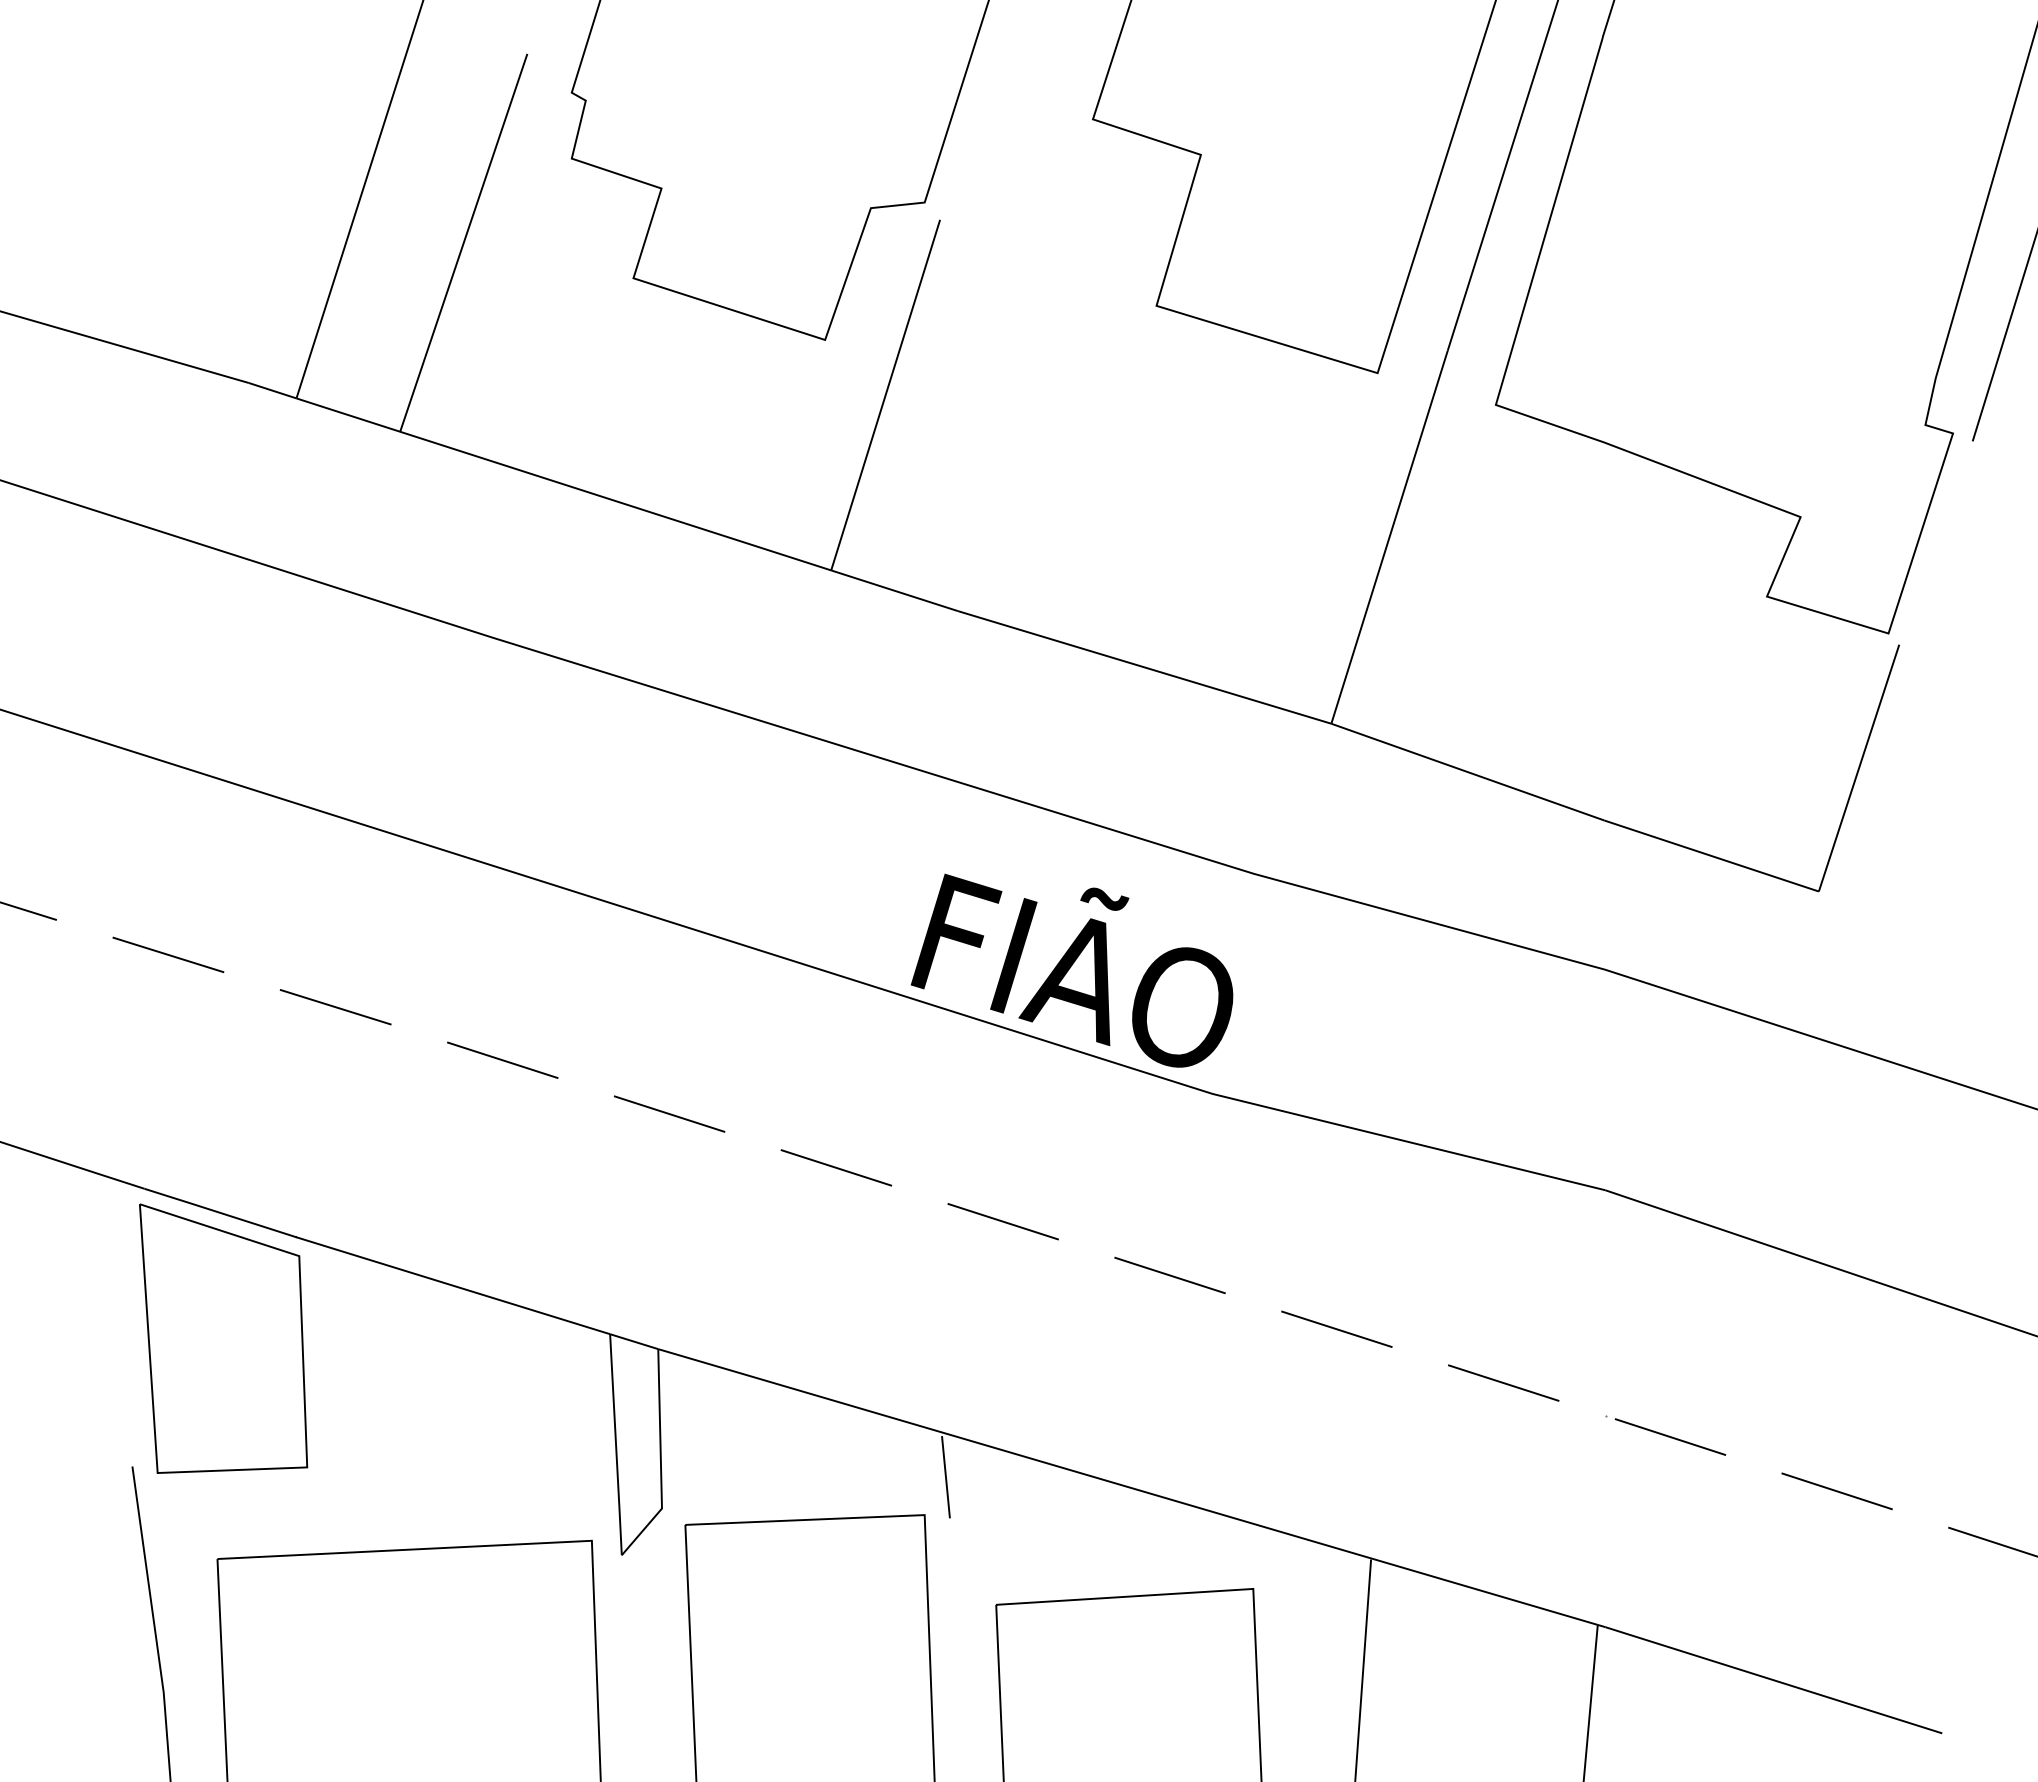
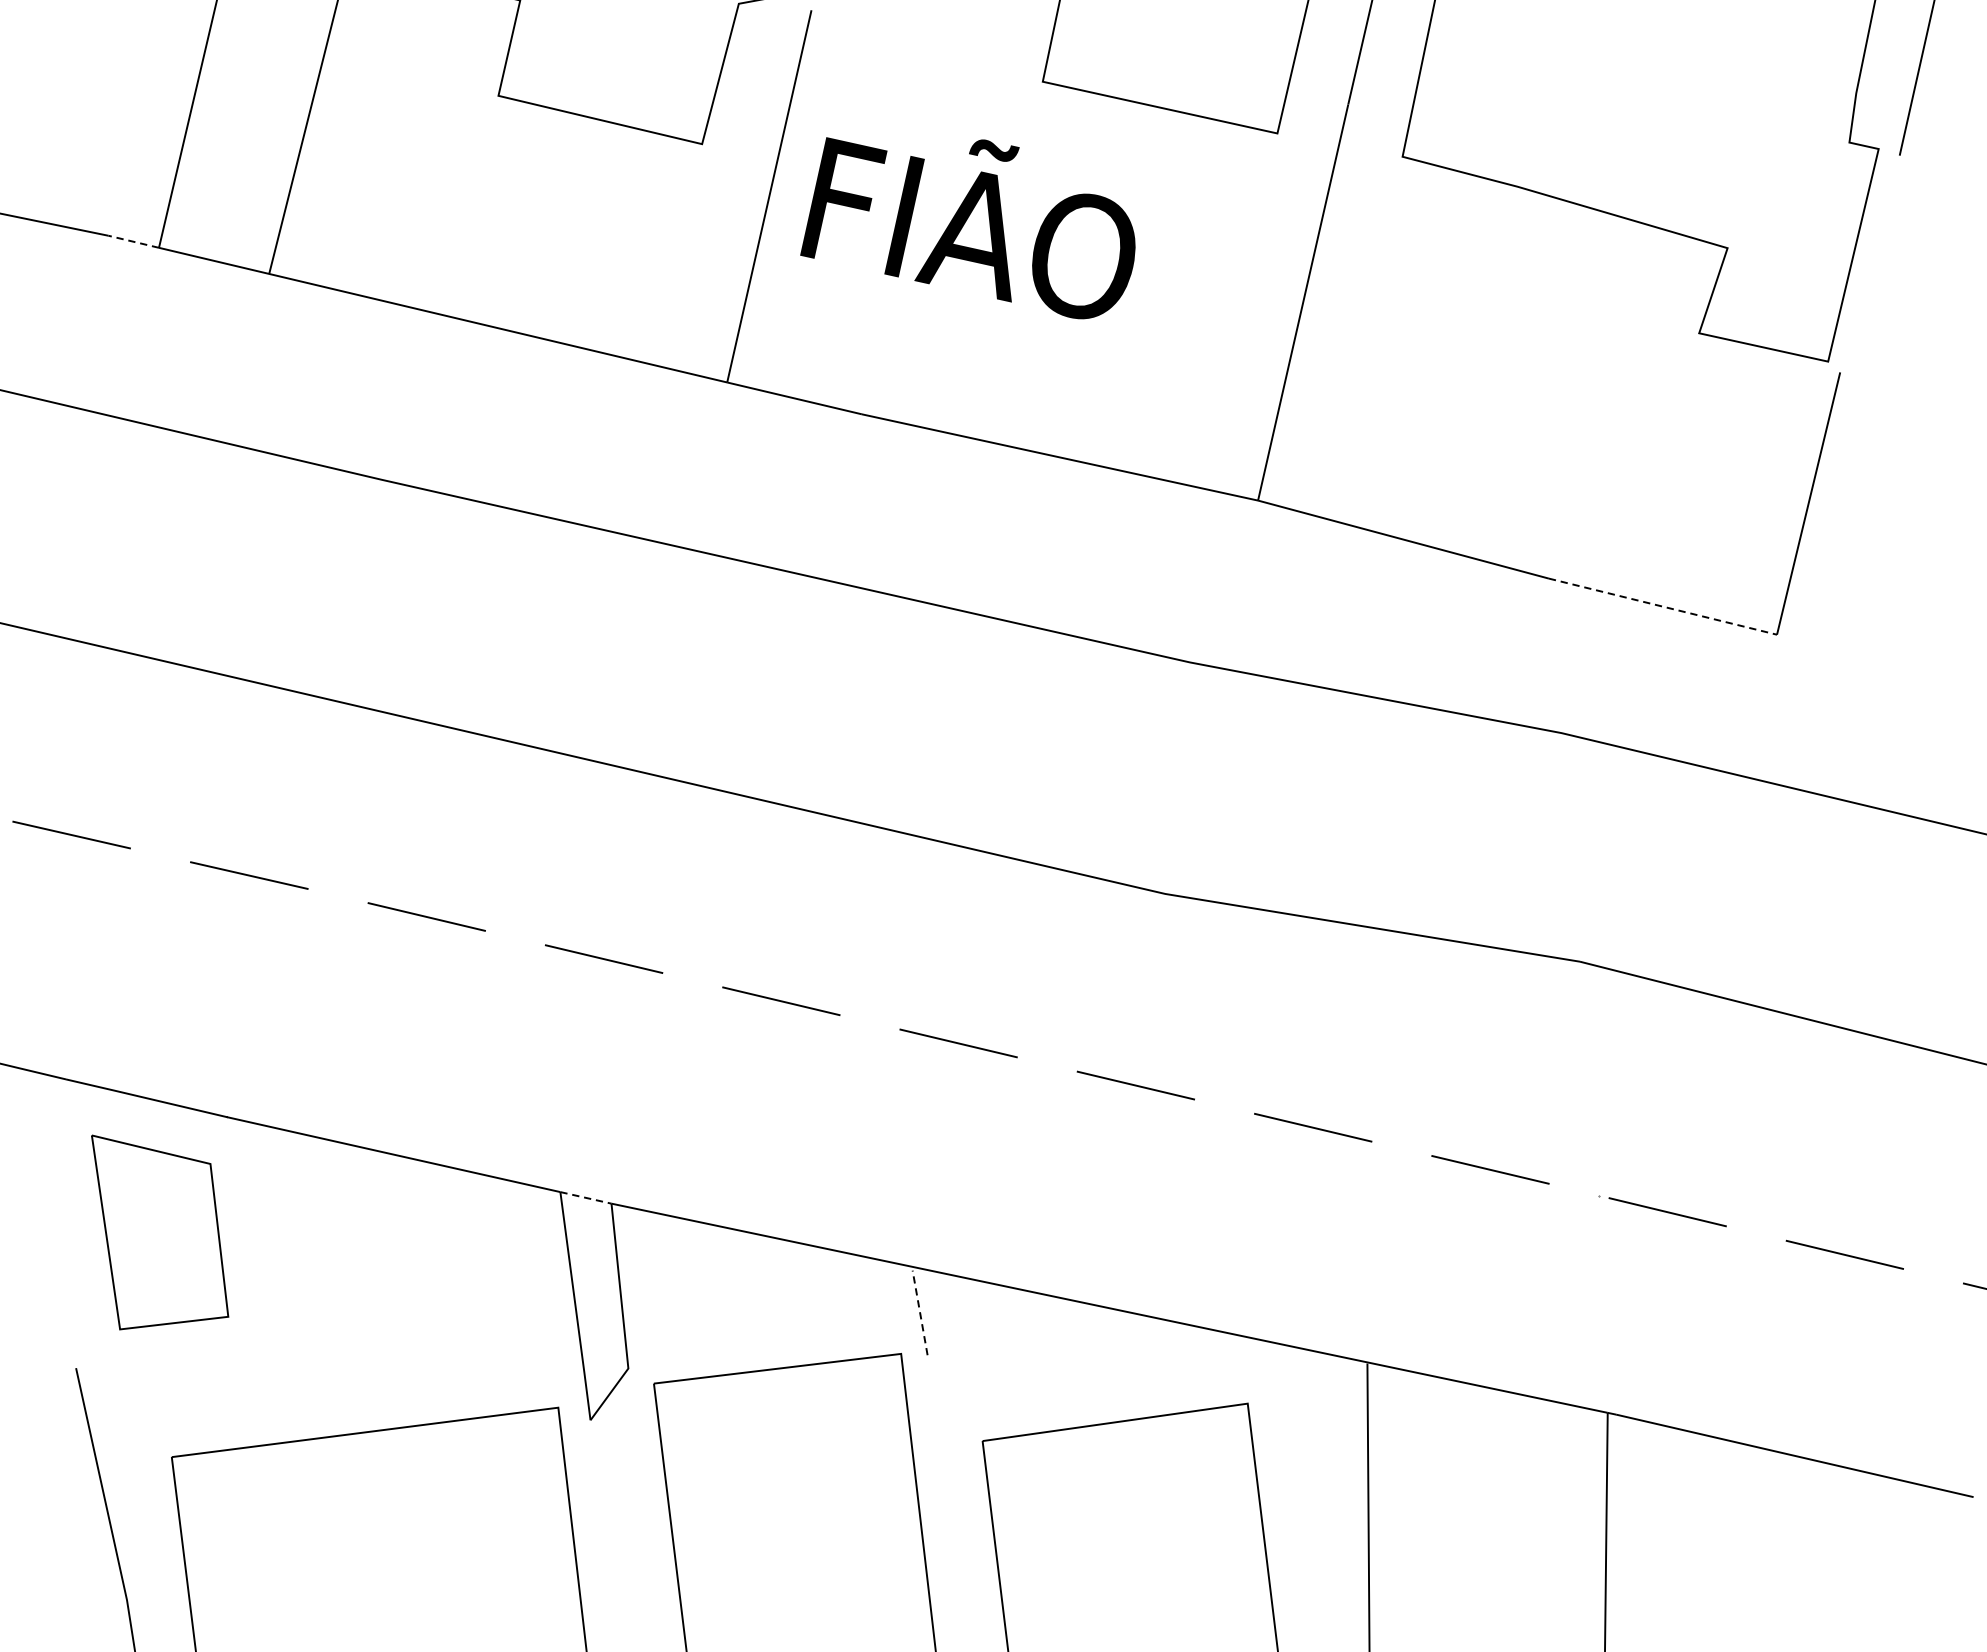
line: (272, 390) -> (133, 241), solid -> dashed
line: (1712, 856) -> (1663, 607), solid -> dashed
text: (1071, 970) -> (965, 227), moved
part: (223, 1338) -> (160, 1228), size x0.7
line: (634, 1341) -> (586, 1197), solid -> dashed
line: (945, 1476) -> (919, 1312), solid -> dashed

